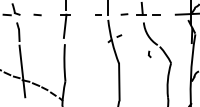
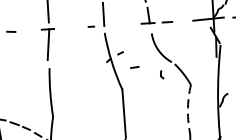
line: (124, 14) -> (134, 67), moved
arc: (167, 80) -> (187, 107), solid -> dashed

